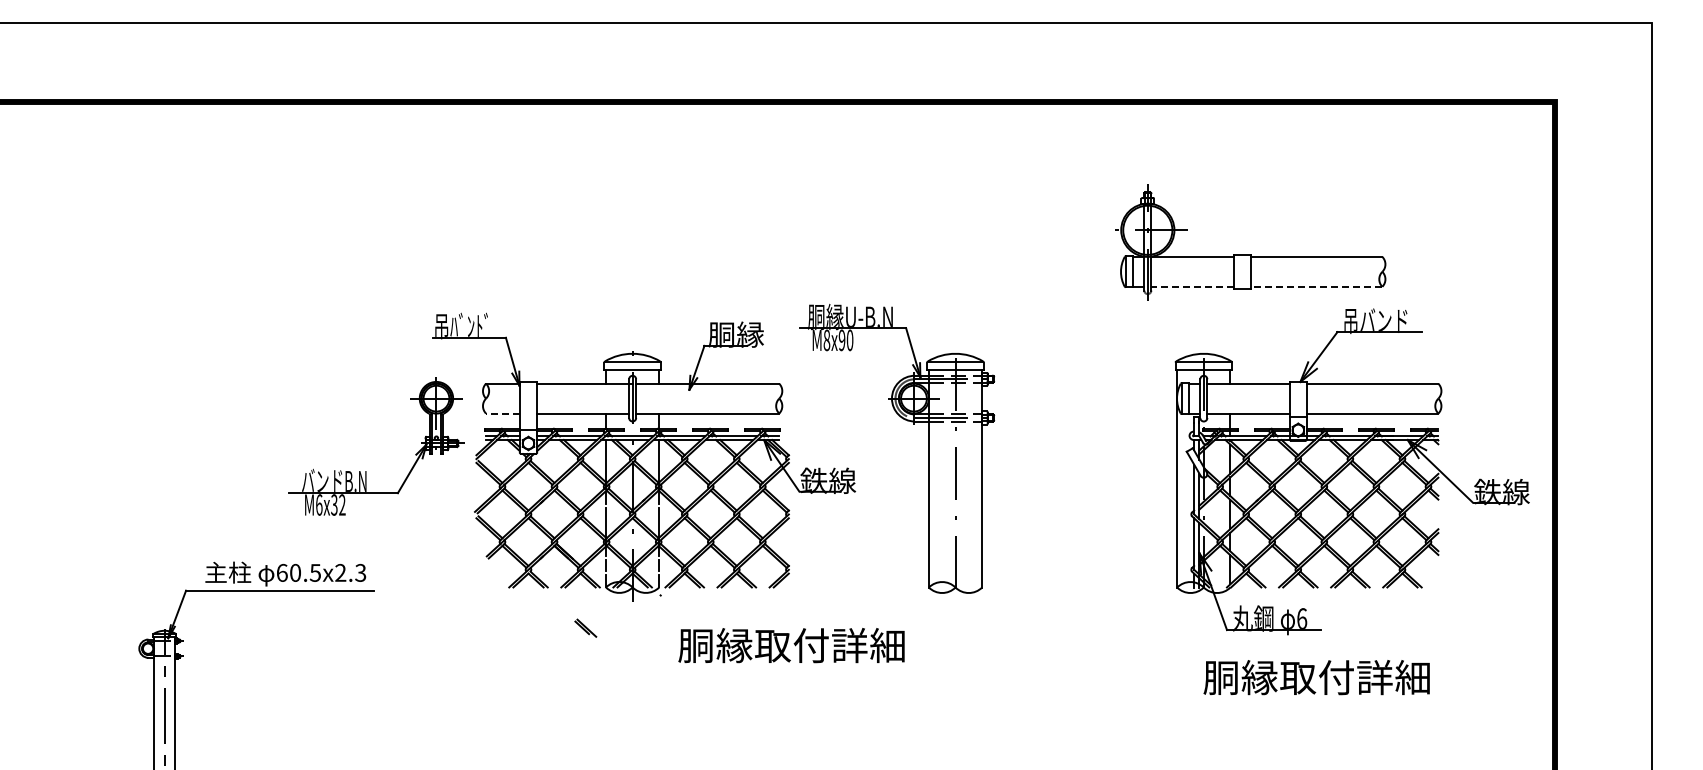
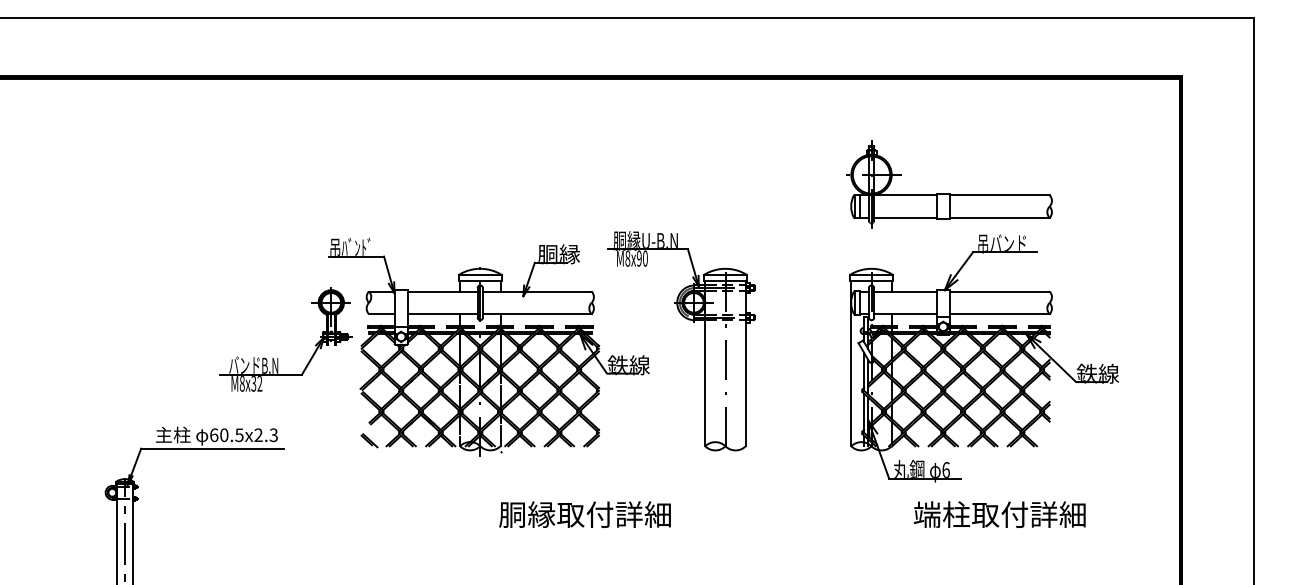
line: (1191, 286) -> (904, 217), dashed -> solid
line: (1316, 286) -> (999, 217), dashed -> solid
line: (502, 413) -> (381, 314), dashed -> solid
part: (1351, 471) -> (983, 358), moved
text: (319, 504) -> (242, 383), M6x32 -> M8x32
part: (585, 627) -> (369, 440), moved
text: (791, 645) -> (584, 514), moved
text: (1240, 677) -> (941, 514), 胴縁取付詳細 -> 端柱取付詳細

